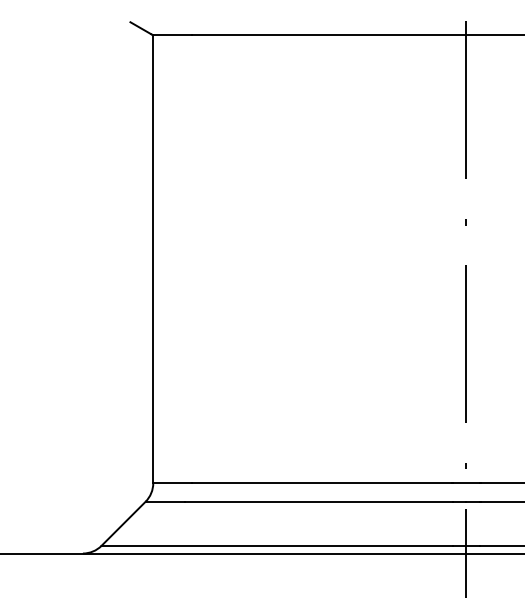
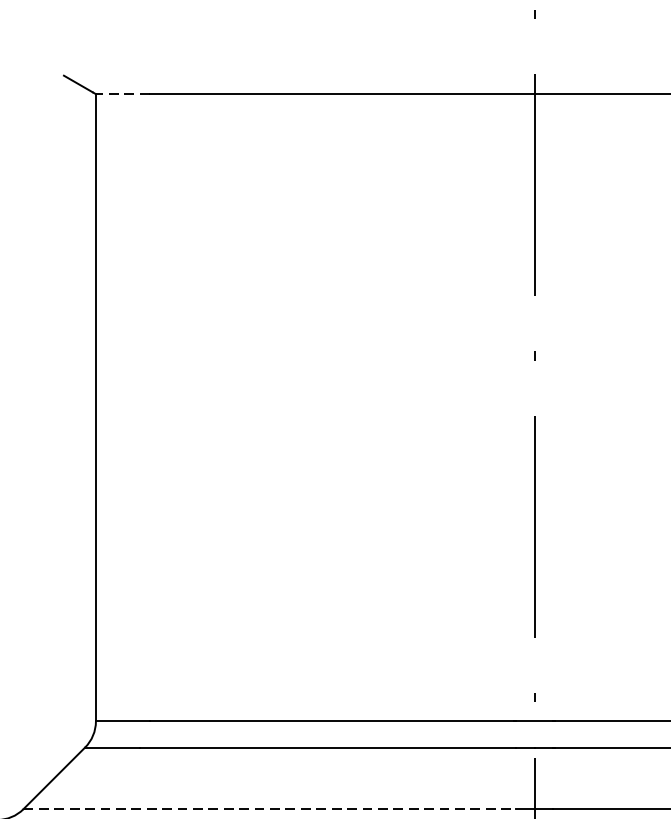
line: (171, 35) -> (121, 94), solid -> dashed
line: (277, 545) -> (269, 808), solid -> dashed

